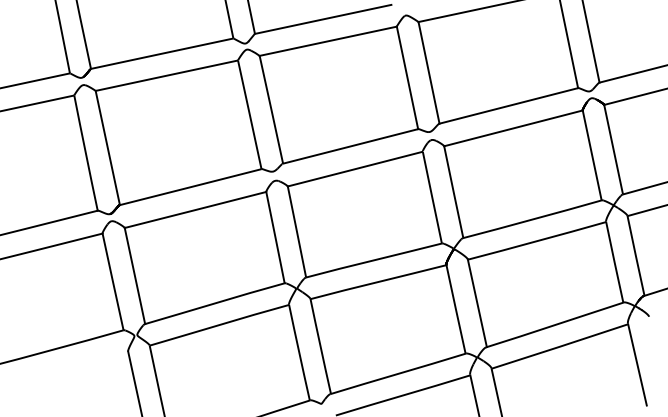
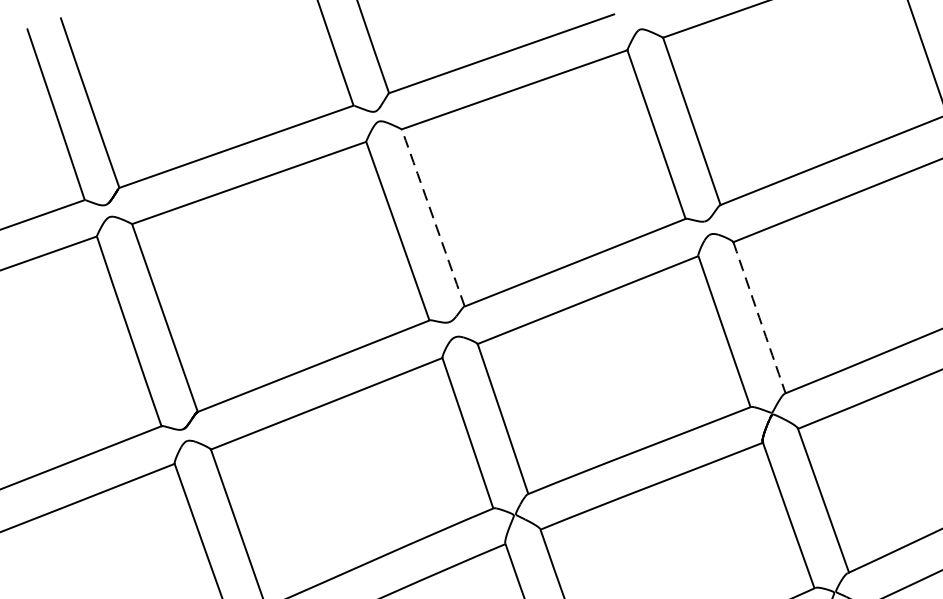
arc: (271, 109) -> (433, 217), solid -> dashed
arc: (453, 192) -> (759, 318), solid -> dashed

